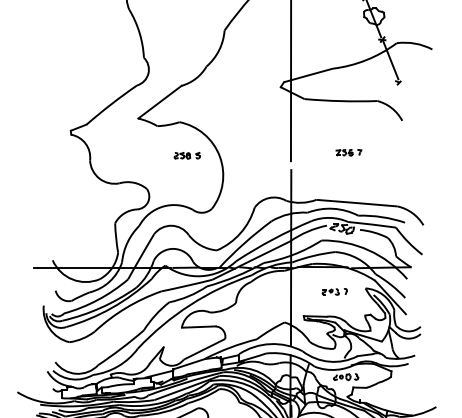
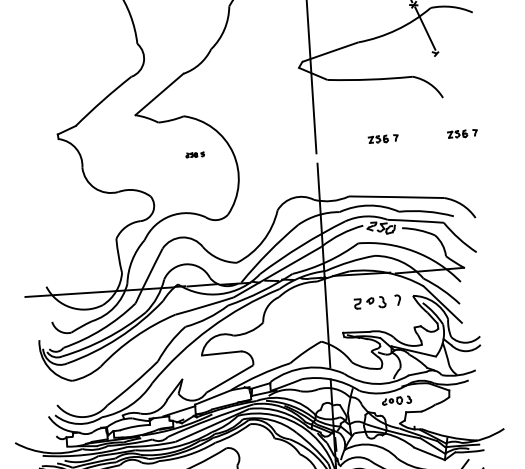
part: (416, 152) -> (462, 133), added
part: (186, 155) -> (194, 154), size x0.6
part: (334, 291) -> (376, 301), size x1.6

